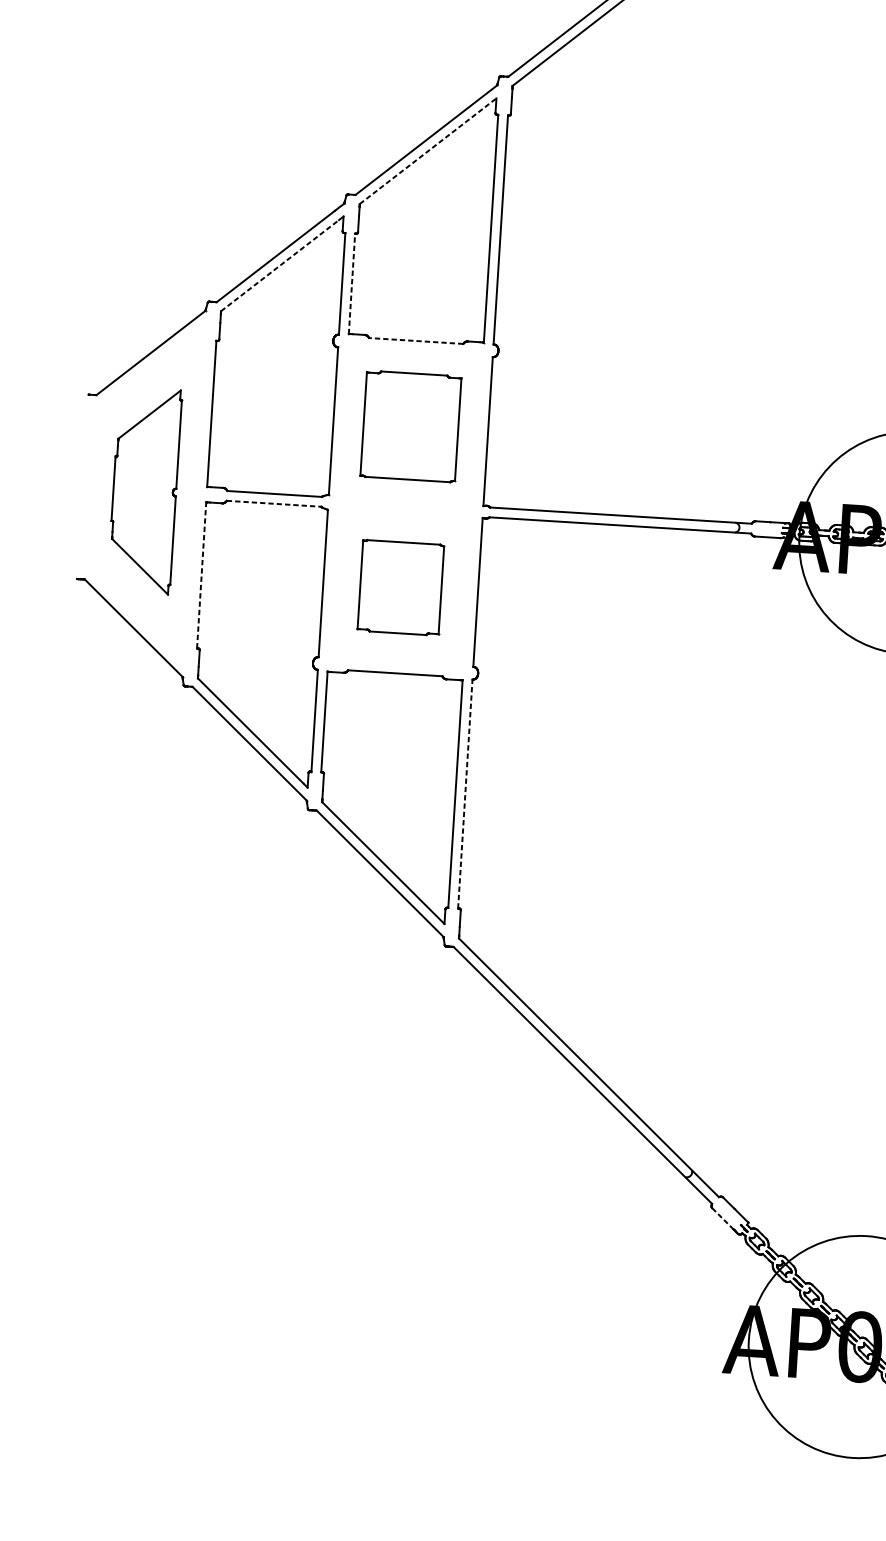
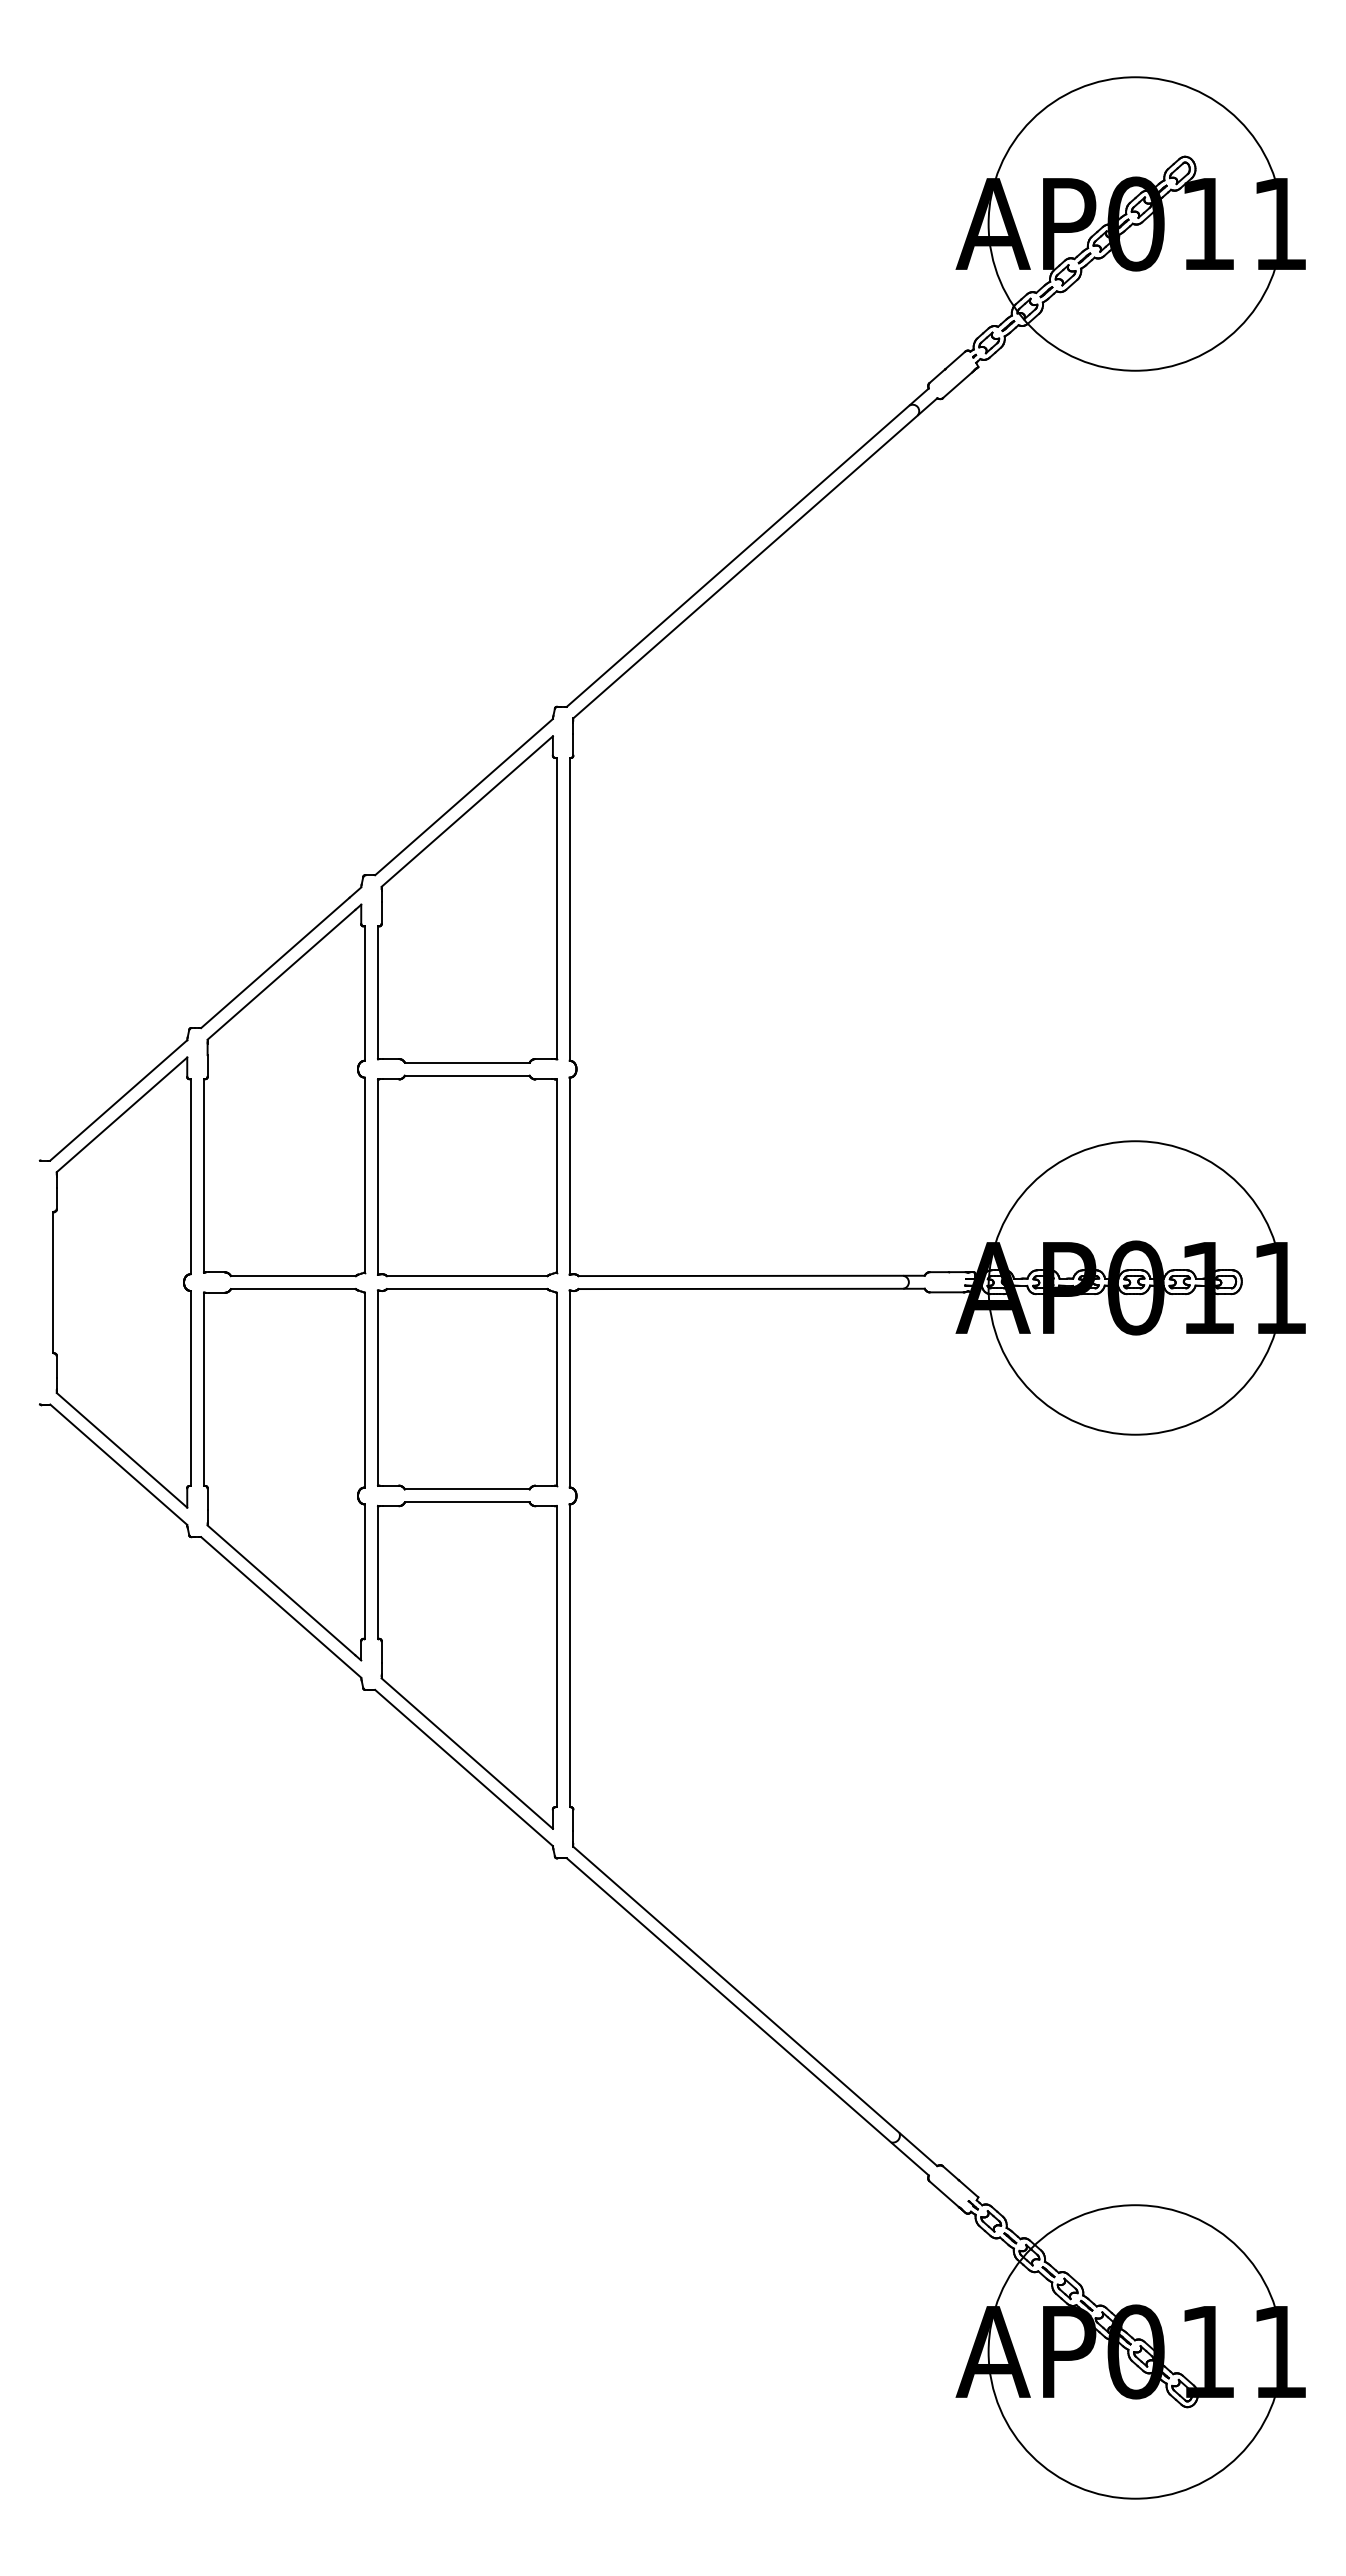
line: (428, 151) -> (467, 811), dashed -> solid
line: (280, 265) -> (281, 974), dashed -> solid
line: (351, 283) -> (377, 992), dashed -> solid
line: (415, 340) -> (466, 1062), dashed -> solid
part: (411, 426) -> (467, 1175), size x1.43
part: (144, 490) -> (121, 1282), size x1.67
line: (274, 504) -> (293, 1289), dashed -> solid
line: (201, 575) -> (203, 1389), dashed -> solid
part: (400, 587) -> (467, 1389), size x1.67
line: (465, 793) -> (569, 1655), dashed -> solid
line: (723, 1218) -> (944, 2194), dashed -> solid

